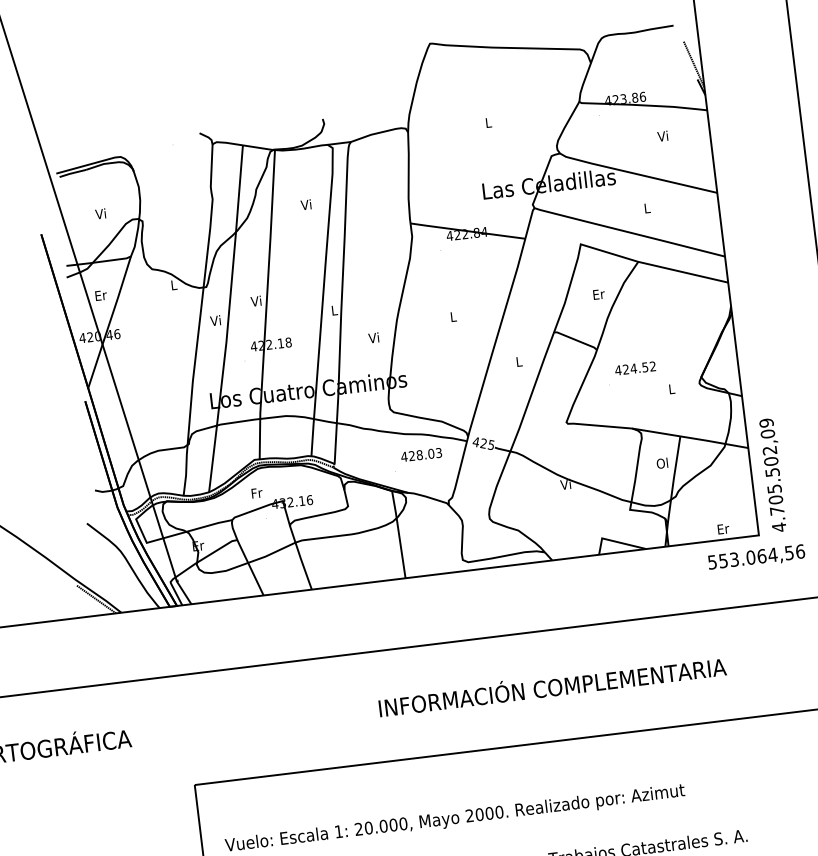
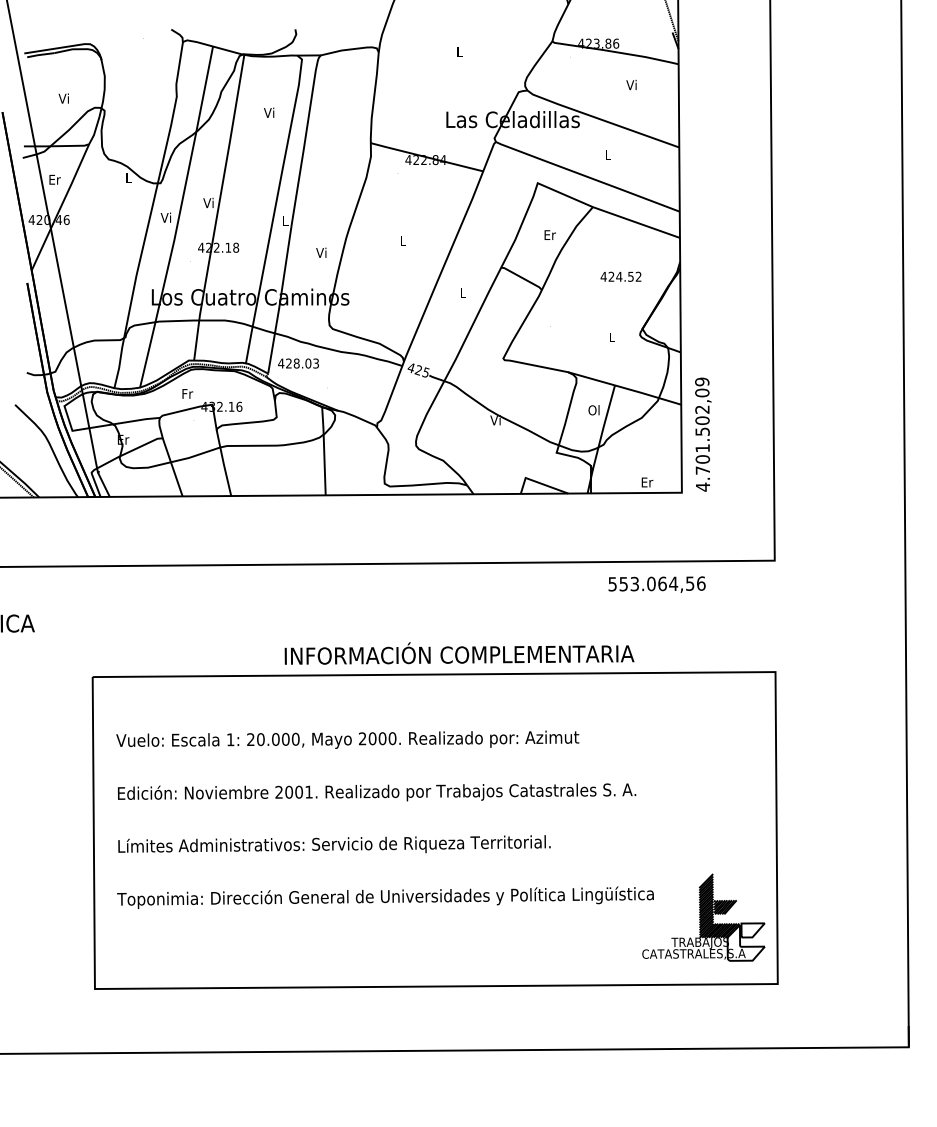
text: (634, 368) -> (620, 276), moved
text: (421, 454) -> (298, 363), moved
text: (774, 489) -> (702, 448), 4.705.502,09 -> 4.701.502,09
text: (756, 557) -> (656, 584), moved
text: (552, 686) -> (459, 653), moved

